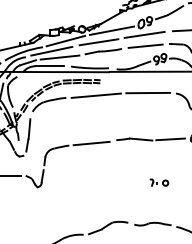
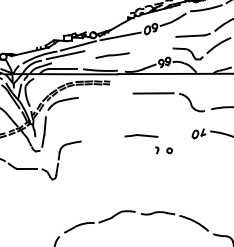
line: (144, 35) -> (150, 40), removed
line: (98, 41) -> (108, 46), removed
line: (144, 46) -> (150, 50), removed
line: (59, 57) -> (72, 60), removed
line: (95, 95) -> (105, 95), removed
line: (170, 139) -> (174, 135), removed
line: (91, 143) -> (101, 139), removed
part: (158, 182) -> (163, 150), moved

